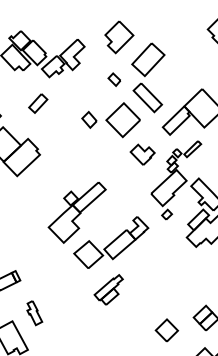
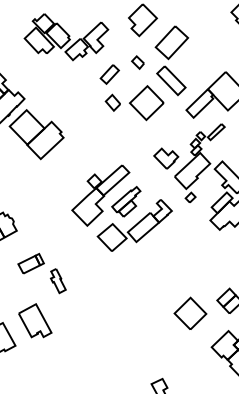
part: (37, 103) -> (109, 74), moved
part: (142, 154) -> (166, 158), moved
part: (108, 289) -> (126, 201), moved
part: (33, 313) -> (57, 281), moved
part: (166, 329) -> (190, 312), size x1.43

